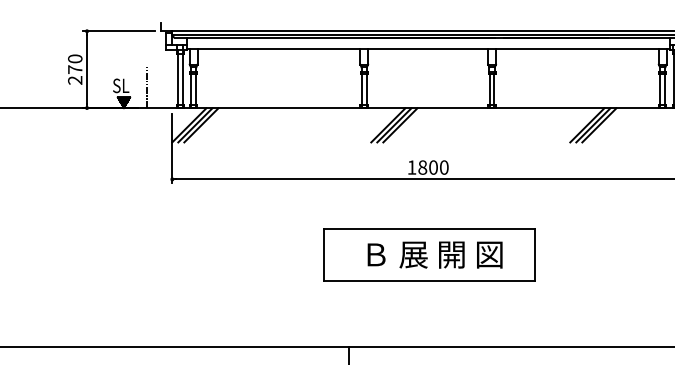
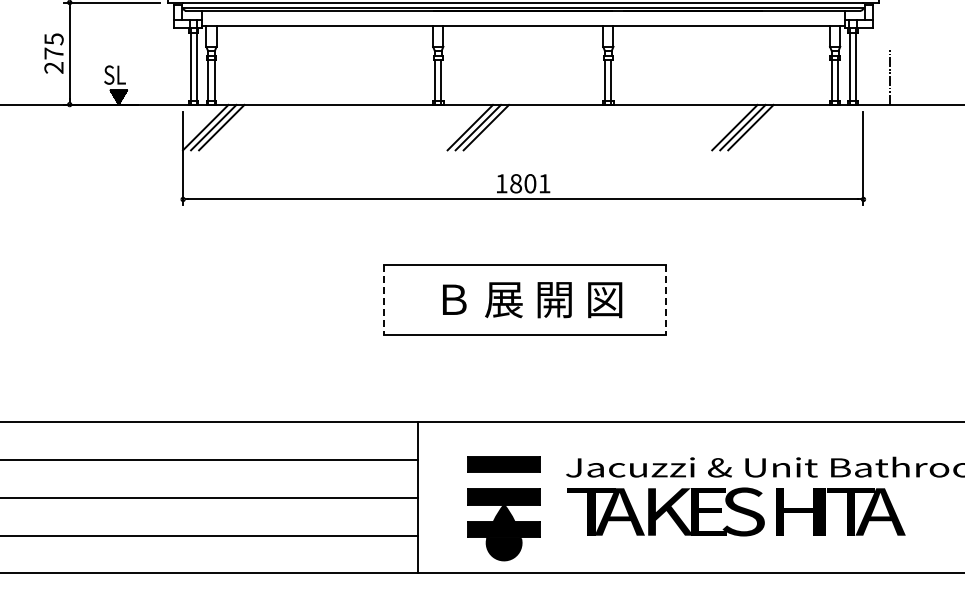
text: (74, 59) -> (53, 39), 270 -> 275
line: (147, 86) -> (149, 76), removed
text: (444, 167) -> (544, 183), 1800 -> 1801
line: (323, 254) -> (384, 299), solid -> dashed
line: (535, 254) -> (665, 299), solid -> dashed

